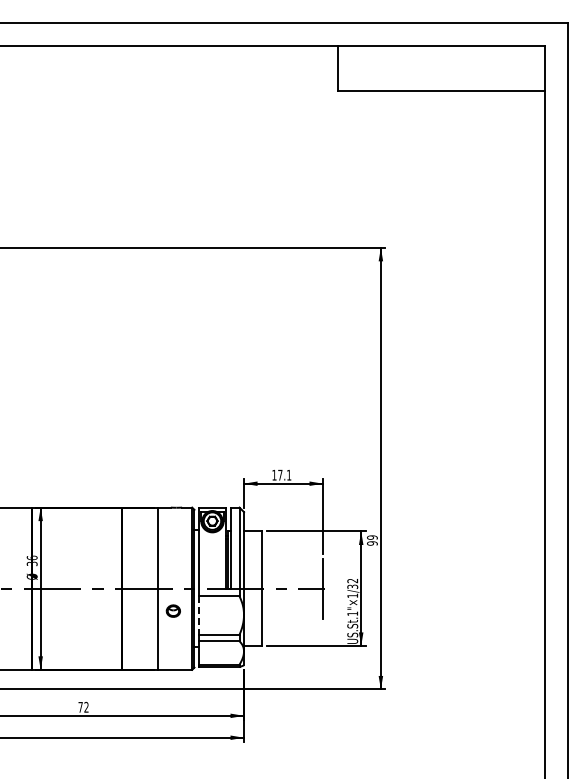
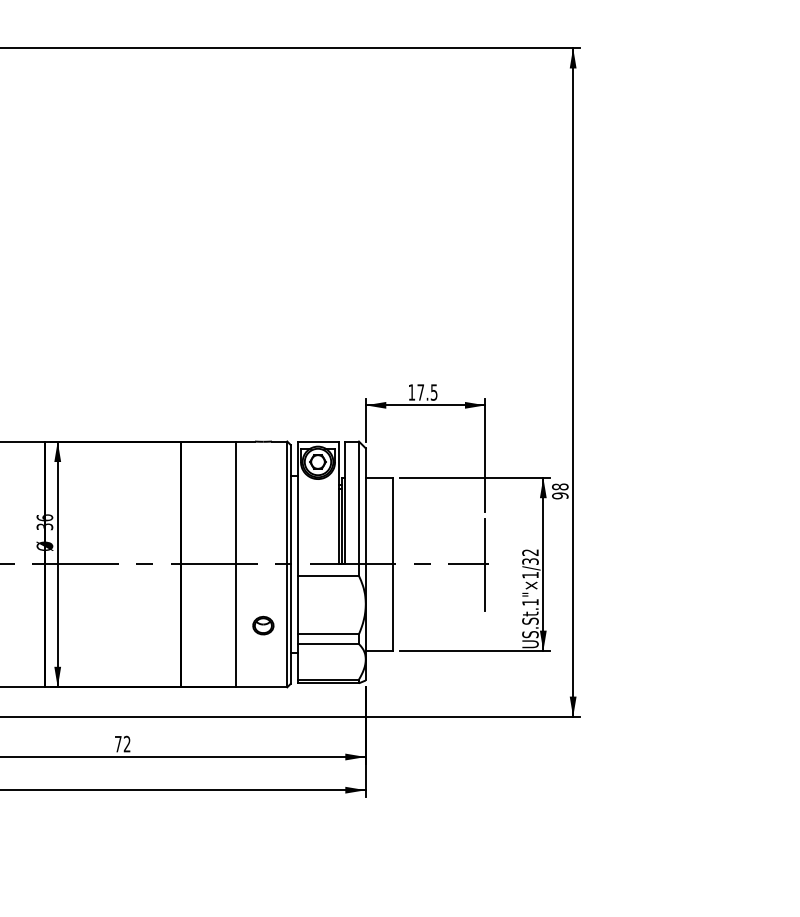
text: (289, 474) -> (434, 391), 17.1 -> 17.5
text: (372, 537) -> (560, 486), 99 -> 98
part: (172, 610) -> (261, 624), moved
line: (198, 616) -> (296, 606), dashed -> solid

